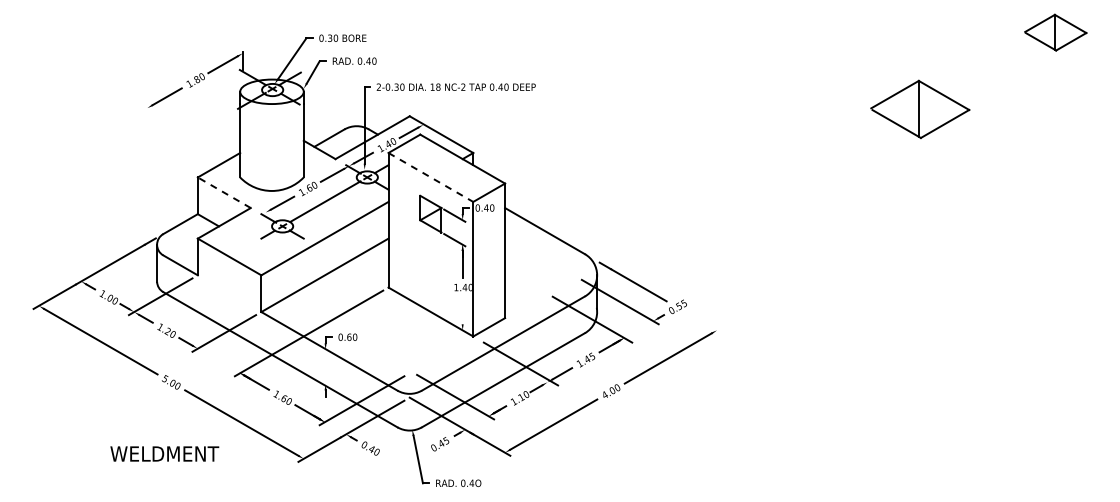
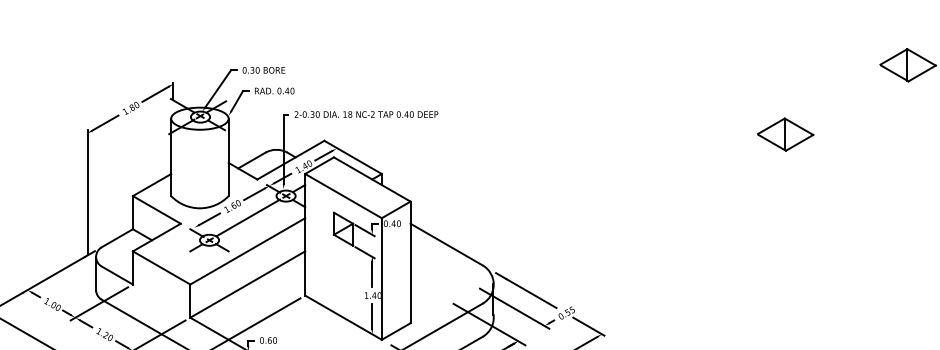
part: (919, 109) -> (785, 134), size x0.62
line: (147, 172) -> (87, 191), added
line: (430, 177) -> (343, 196), dashed -> solid
line: (224, 192) -> (157, 209), dashed -> solid
line: (462, 310) -> (372, 316), added
line: (702, 321) -> (588, 326), added

